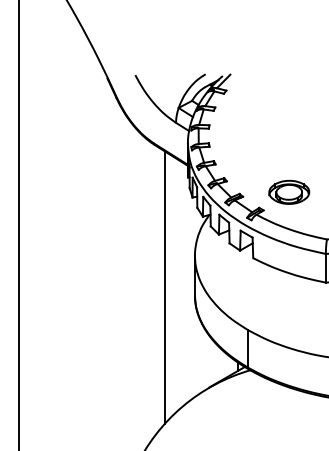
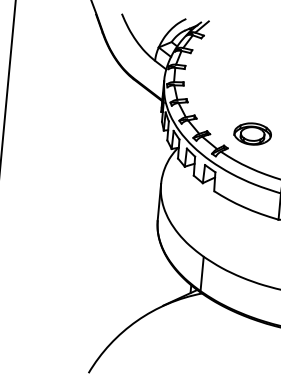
line: (164, 287) -> (130, 210), removed

